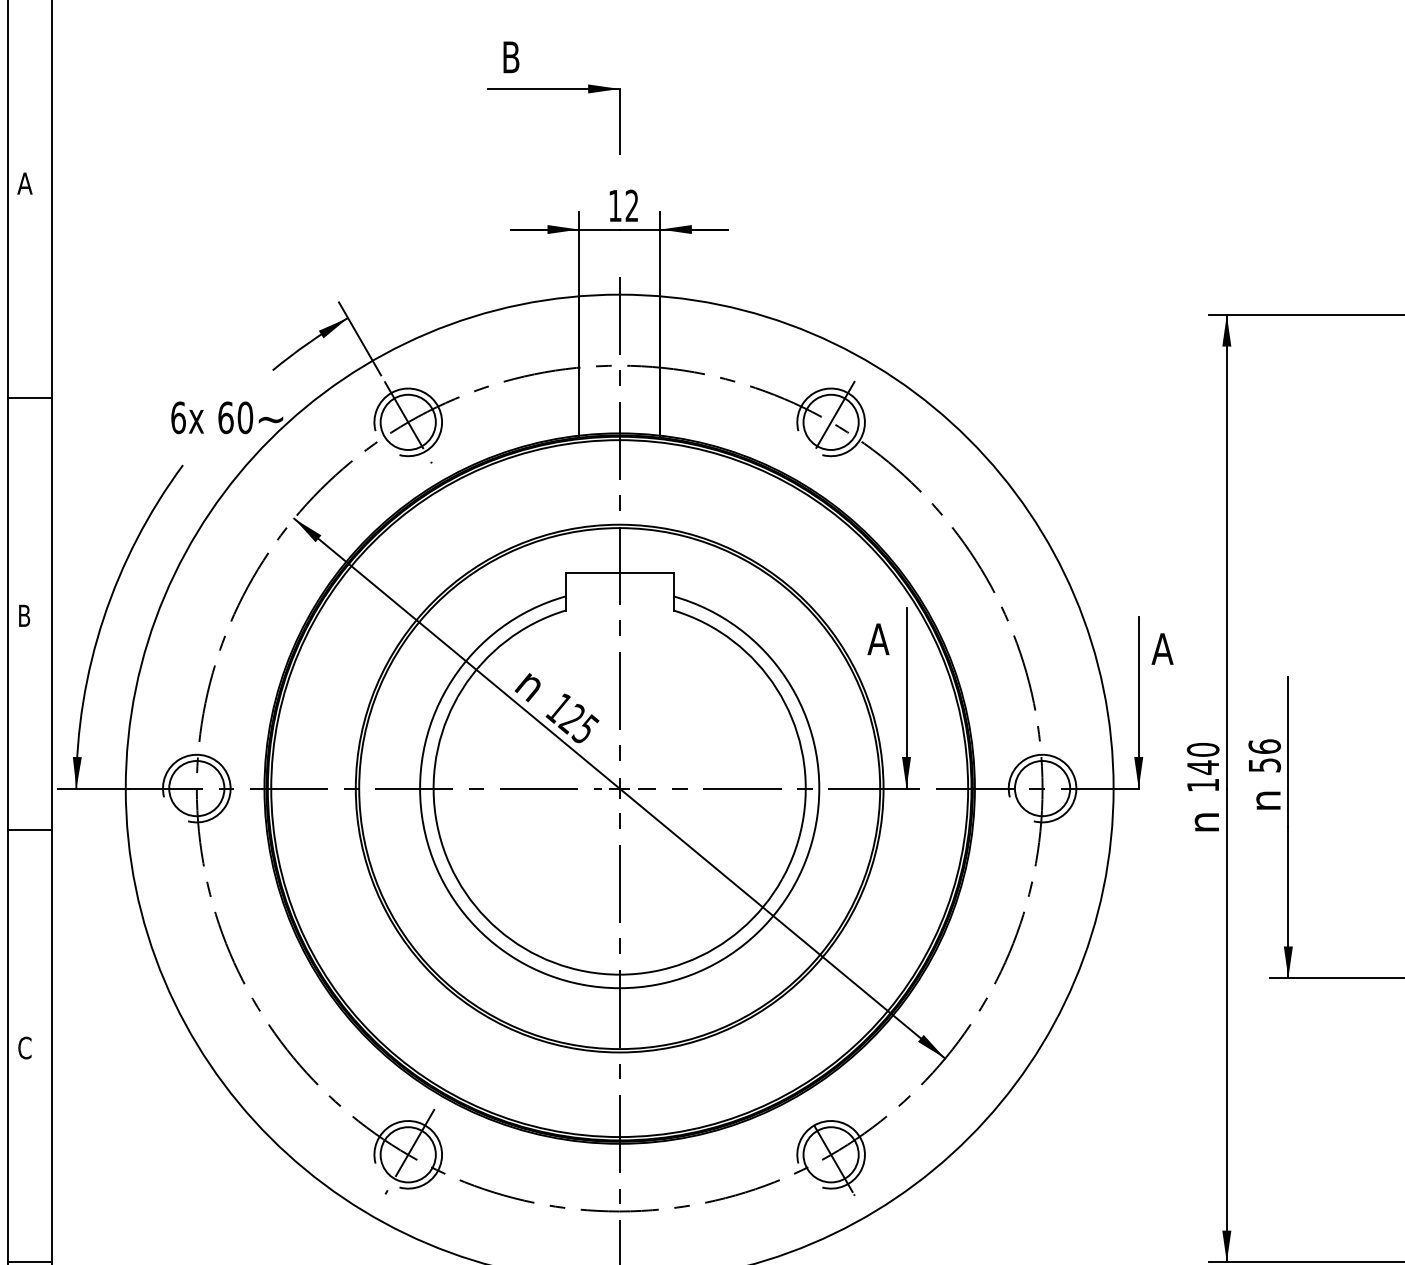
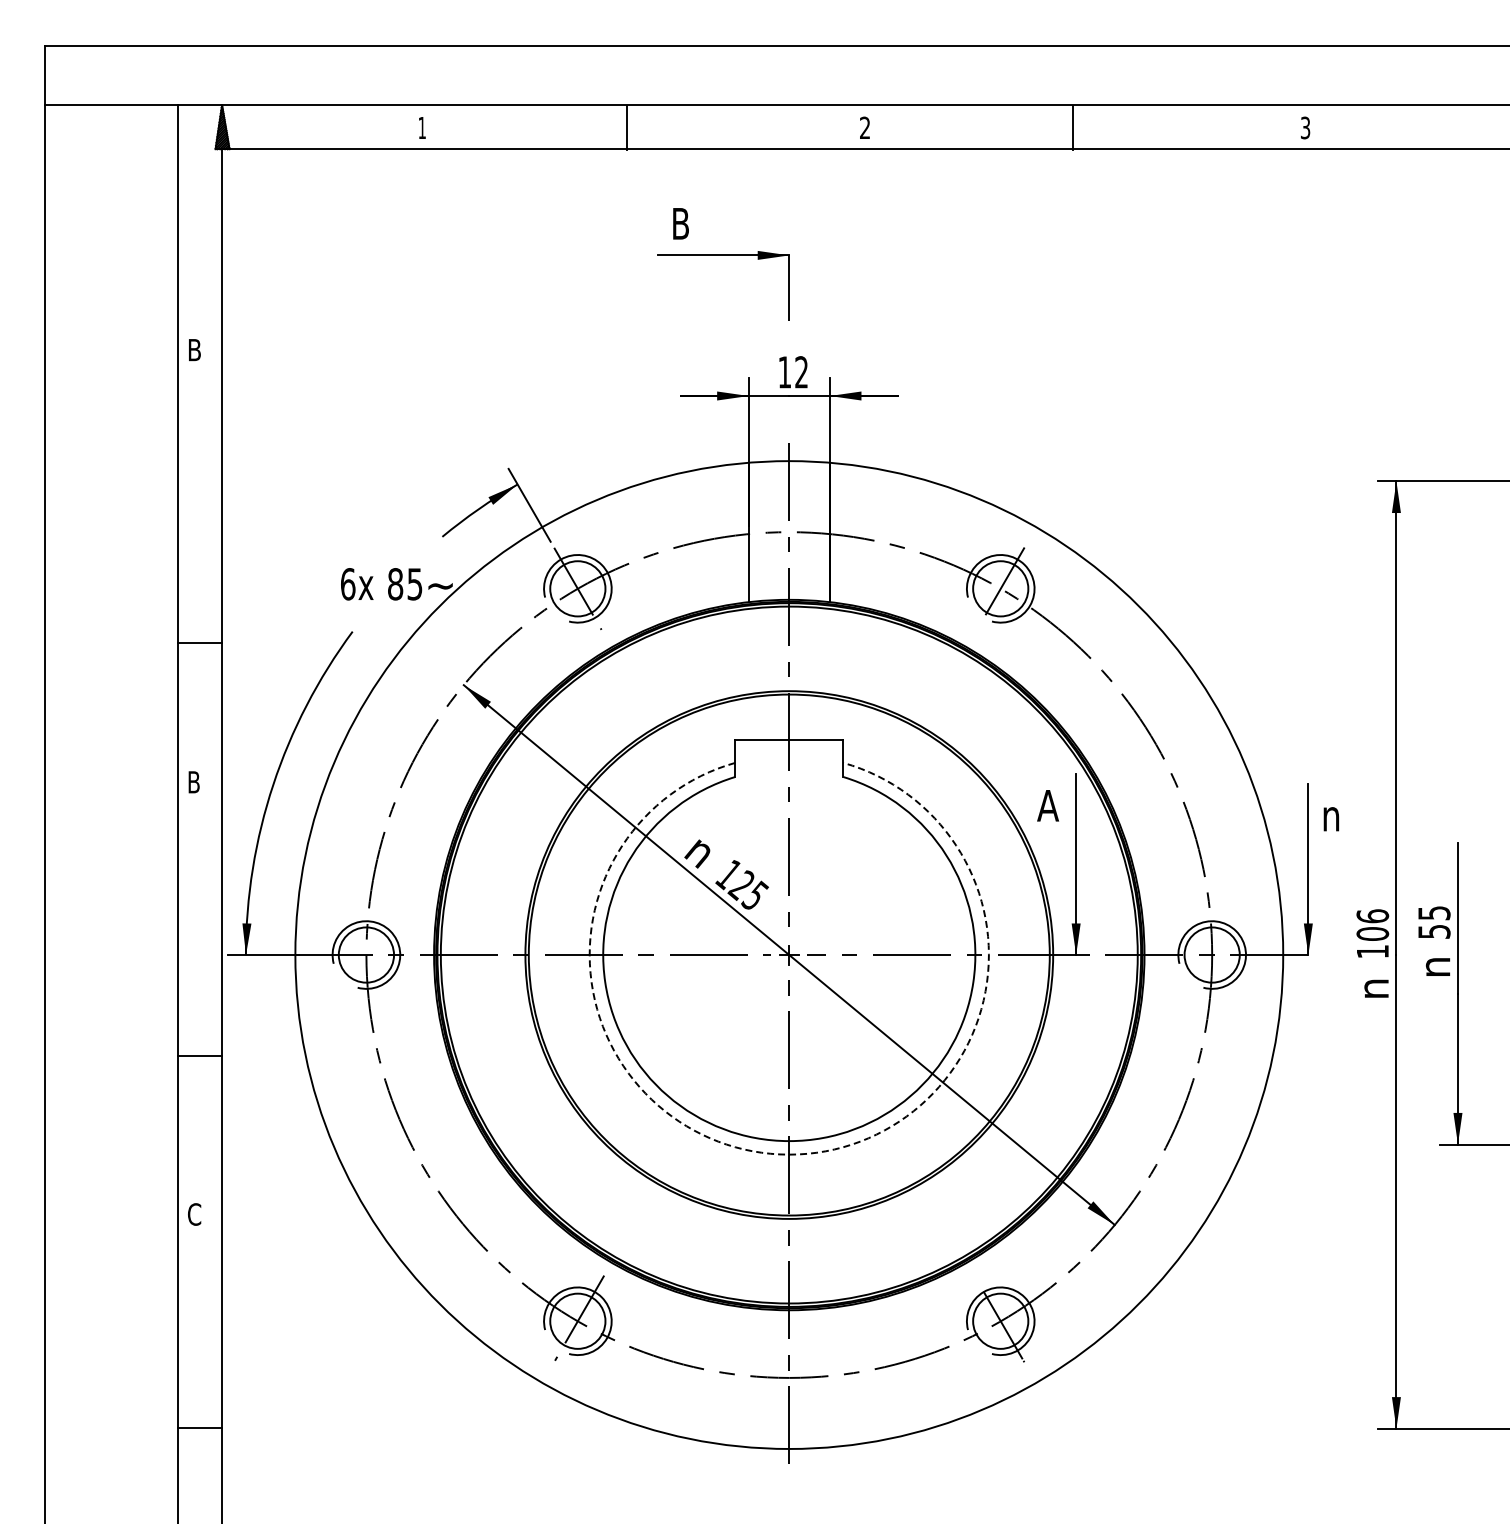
text: (24, 184) -> (194, 350), A -> B
line: (29, 398) -> (199, 643), moved
text: (235, 418) -> (405, 584), 60 -> 85
text: (1162, 649) -> (1332, 815), A -> n
text: (1264, 746) -> (1434, 912), 56 -> 55
text: (1202, 759) -> (1372, 925), 140 -> 106
line: (29, 830) -> (199, 1056), moved
arc: (619, 988) -> (789, 1154), solid -> dashed

